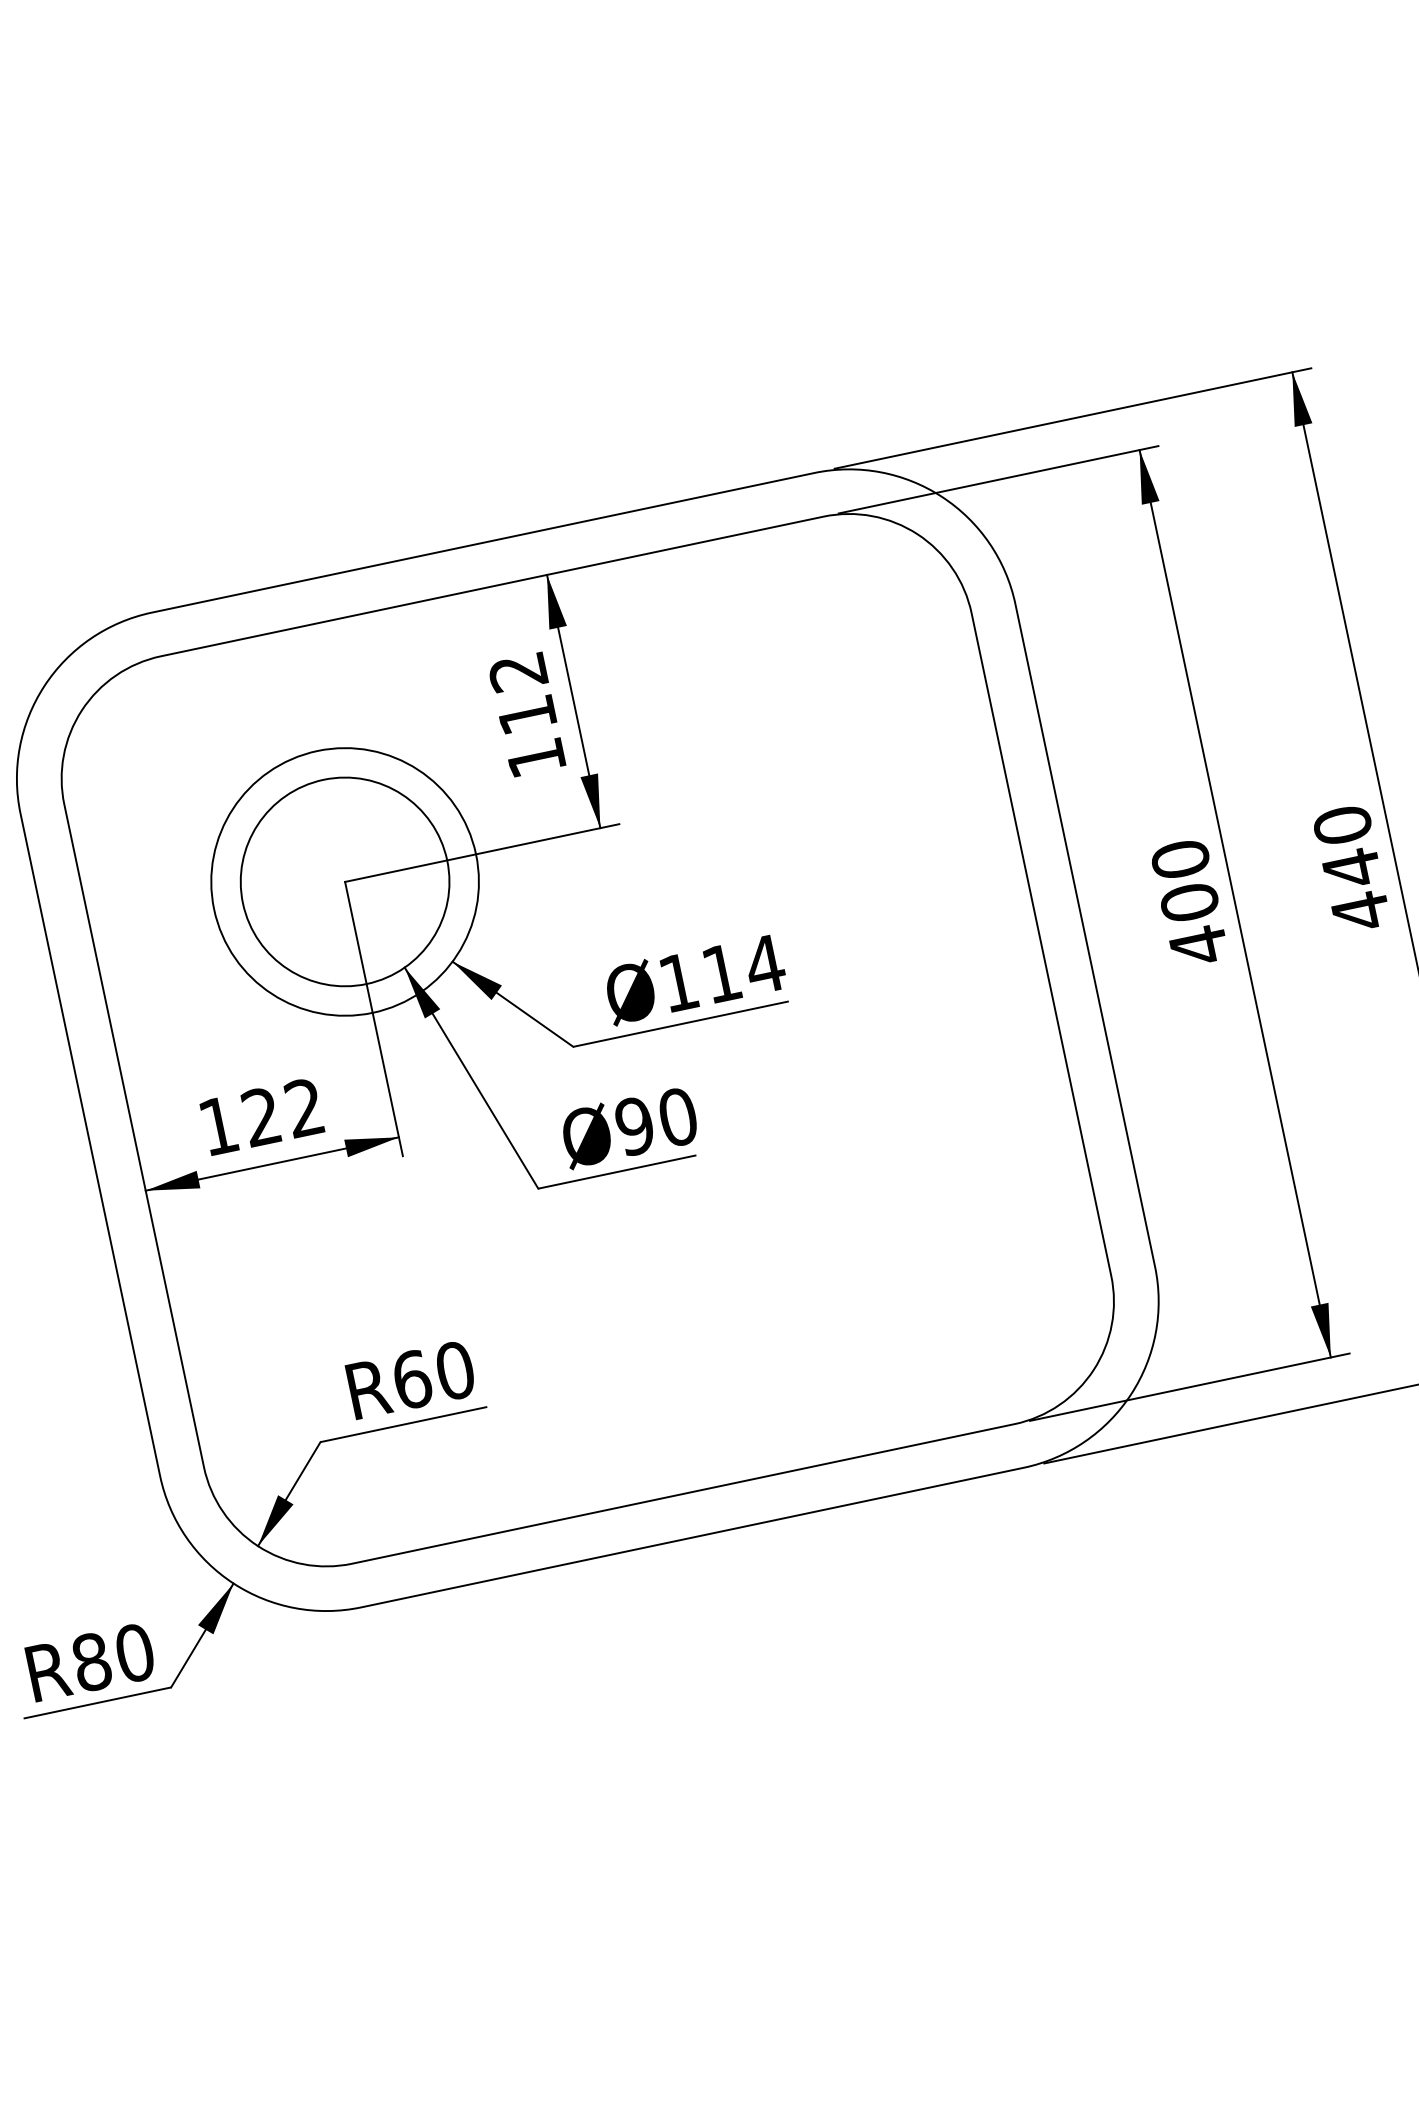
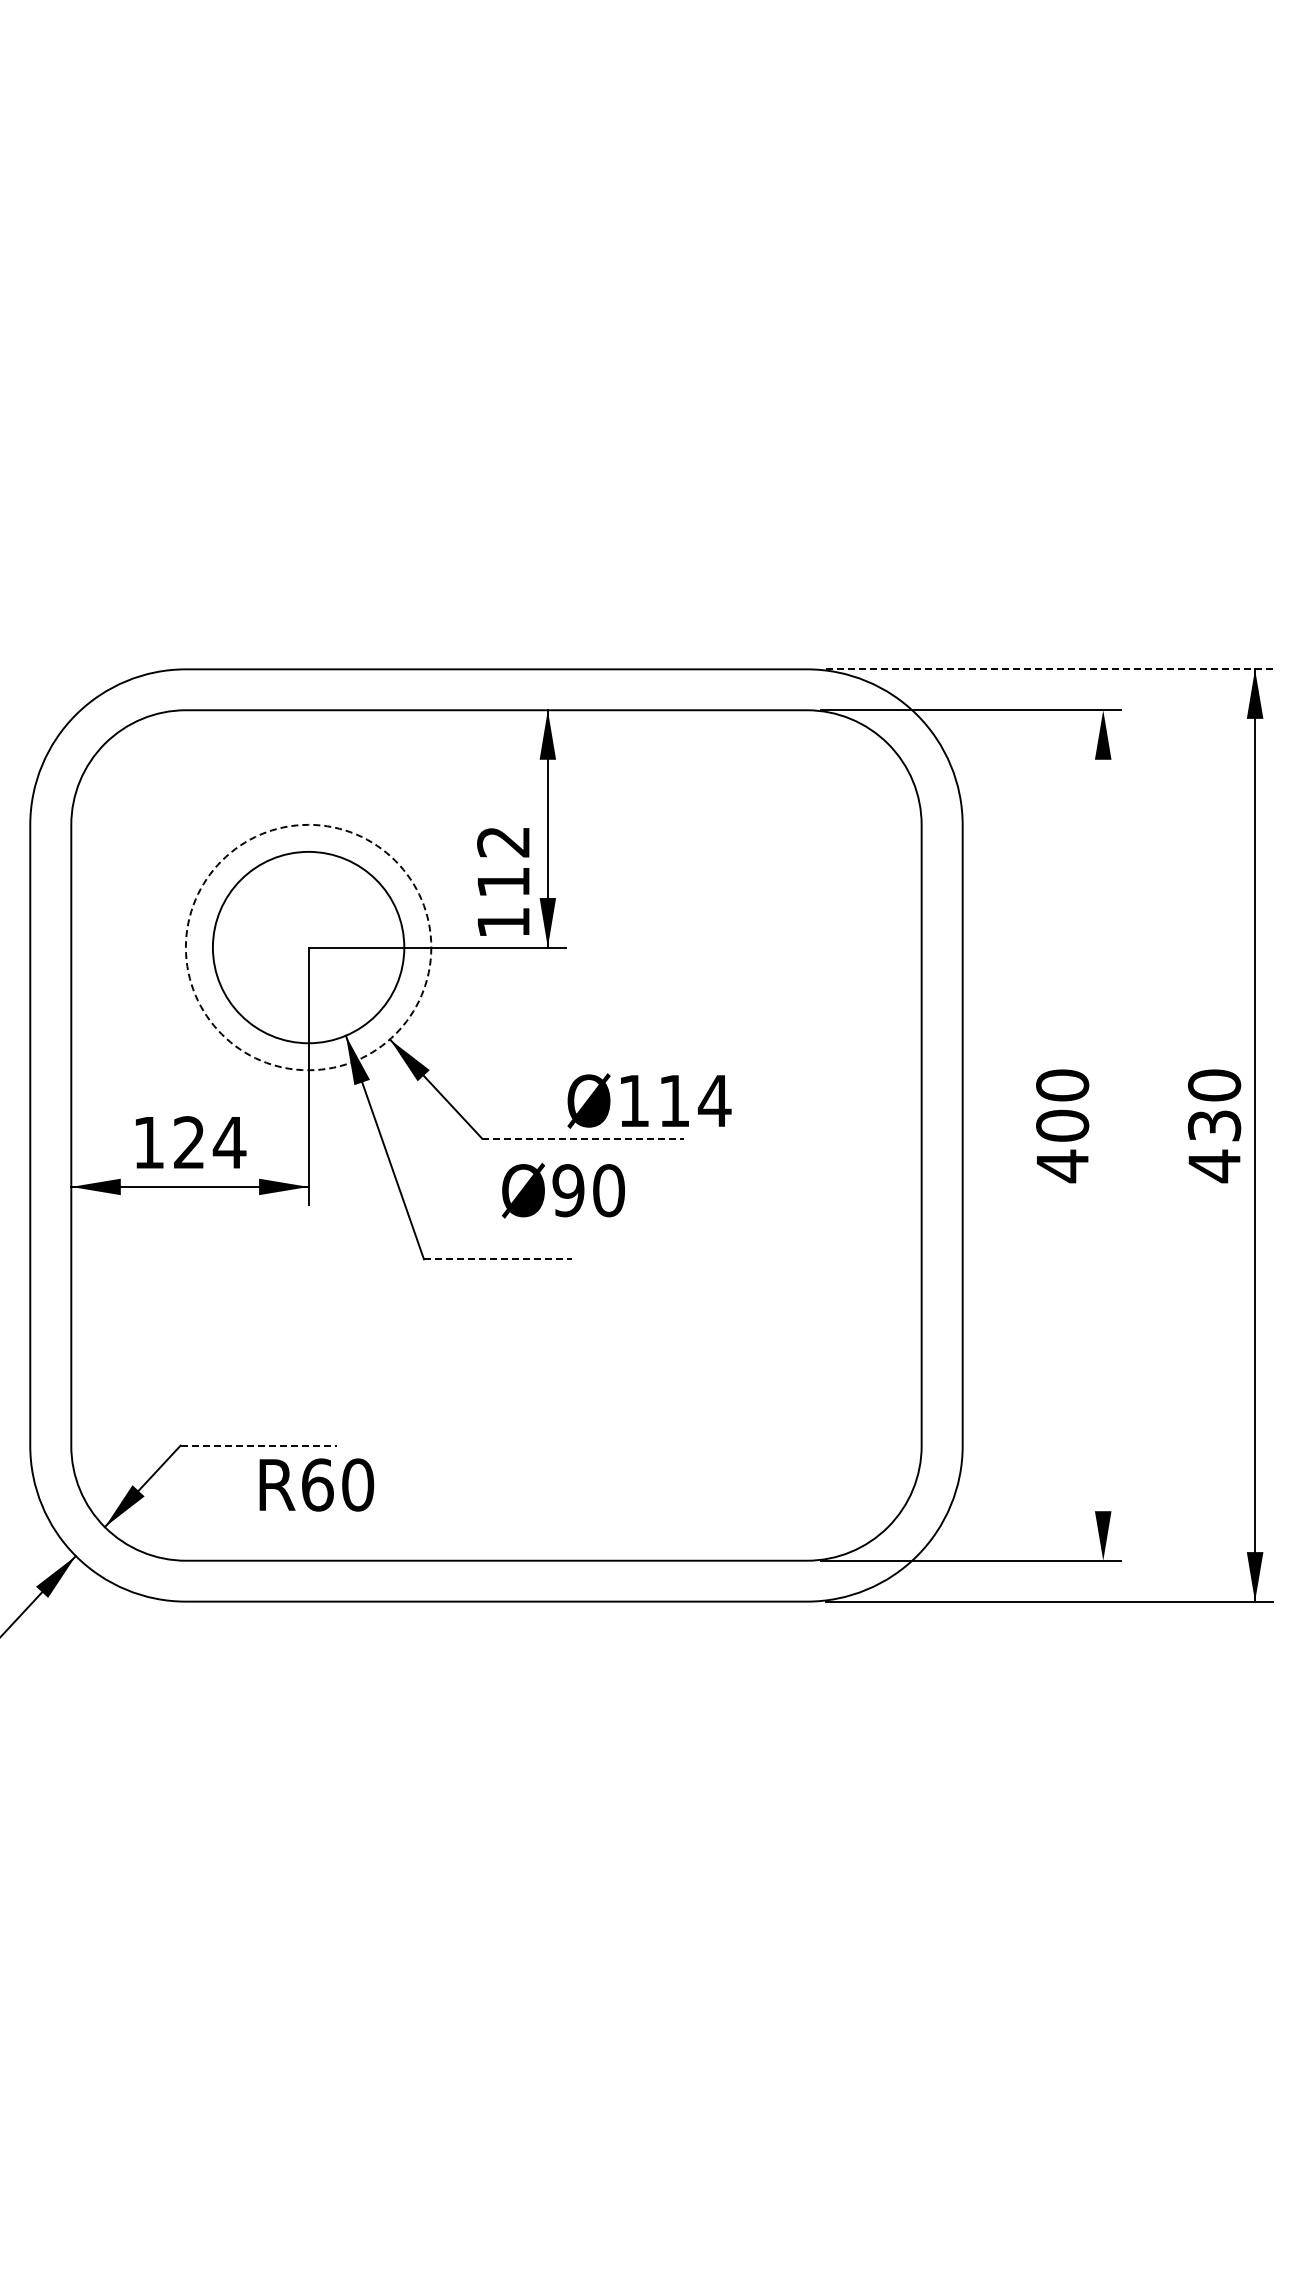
line: (1073, 418) -> (1049, 669), solid -> dashed
text: (526, 714) -> (503, 881), moved
text: (1351, 868) -> (1214, 1125), 440 -> 430
circle: (344, 881) -> (308, 947), solid -> dashed
line: (1235, 903) -> (1103, 1135), removed
text: (695, 978) -> (649, 1100), moved
line: (681, 1023) -> (583, 1138), solid -> dashed
text: (304, 1107) -> (229, 1142), 122 -> 124
text: (629, 1127) -> (563, 1190), moved
line: (617, 1172) -> (498, 1259), solid -> dashed
text: (410, 1379) -> (316, 1484), moved
line: (404, 1424) -> (259, 1445), solid -> dashed

